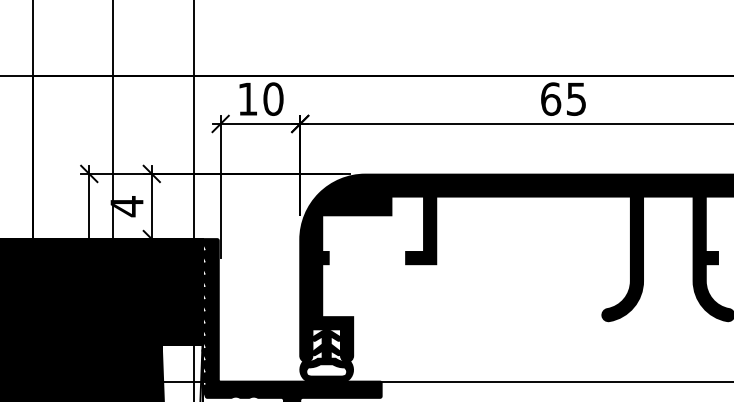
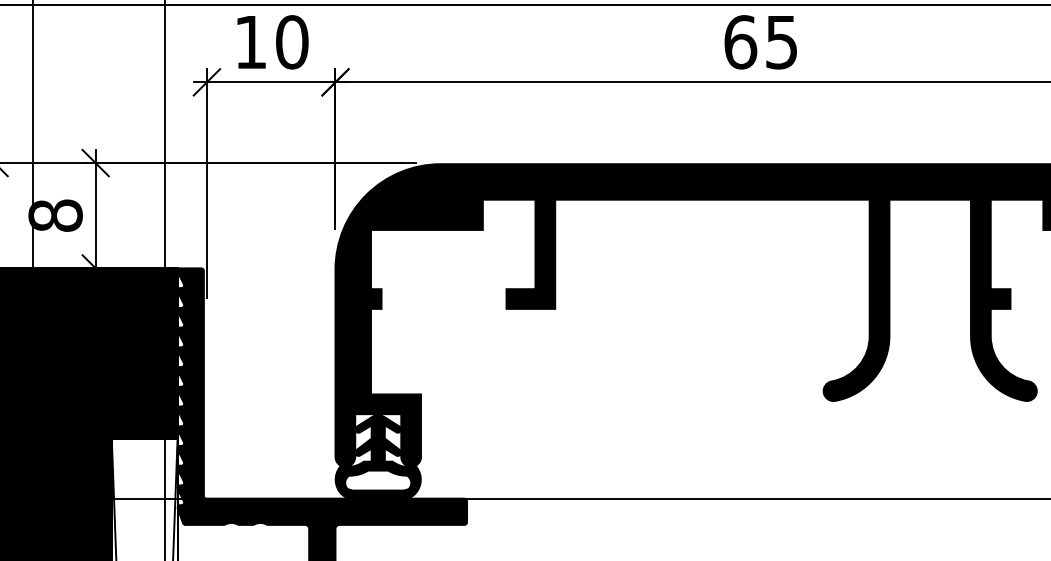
text: (126, 206) -> (54, 215), 4 -> 8

